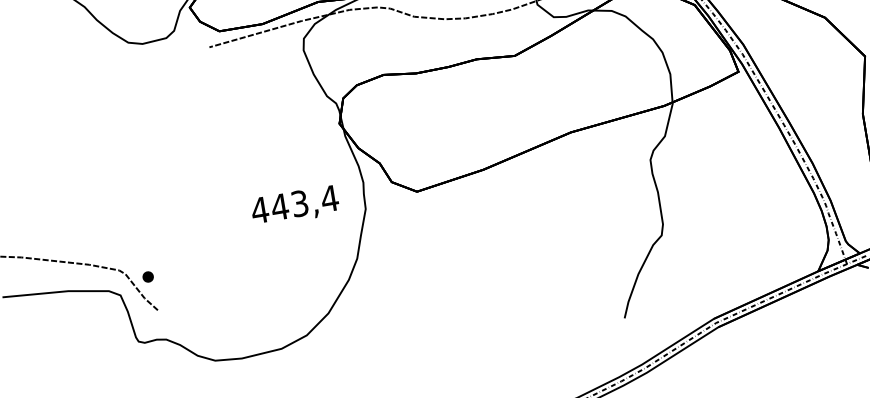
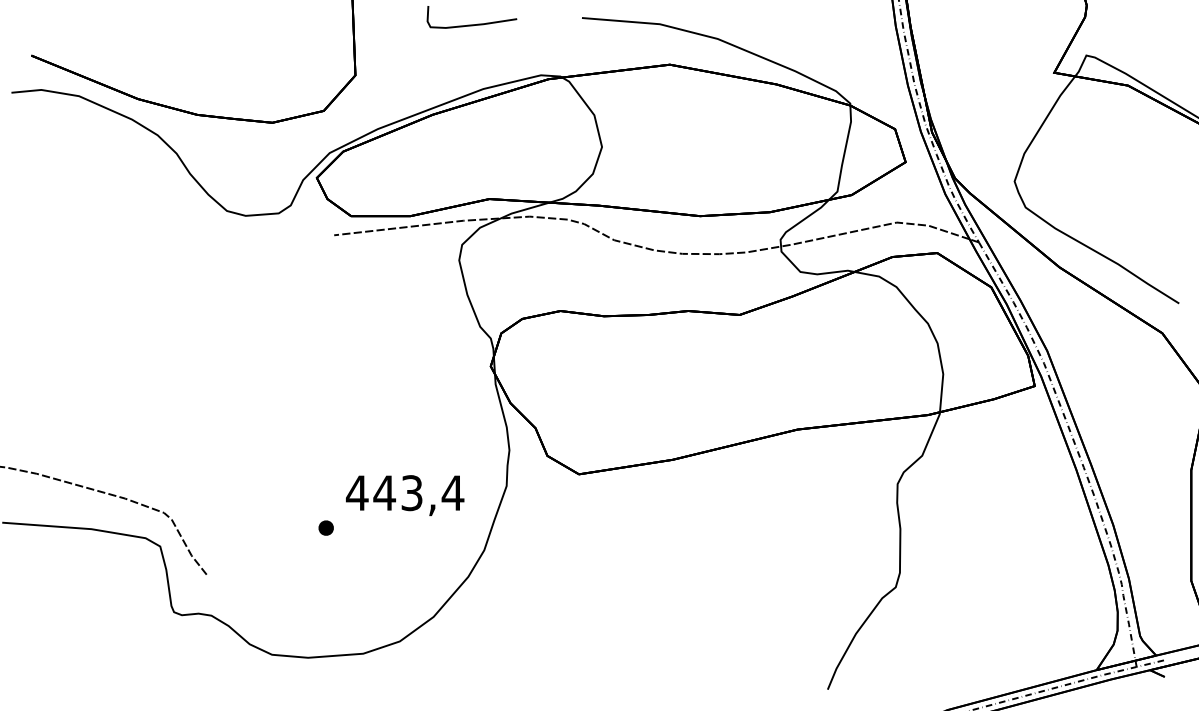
text: (295, 206) -> (405, 495), moved
part: (147, 276) -> (325, 527), moved

